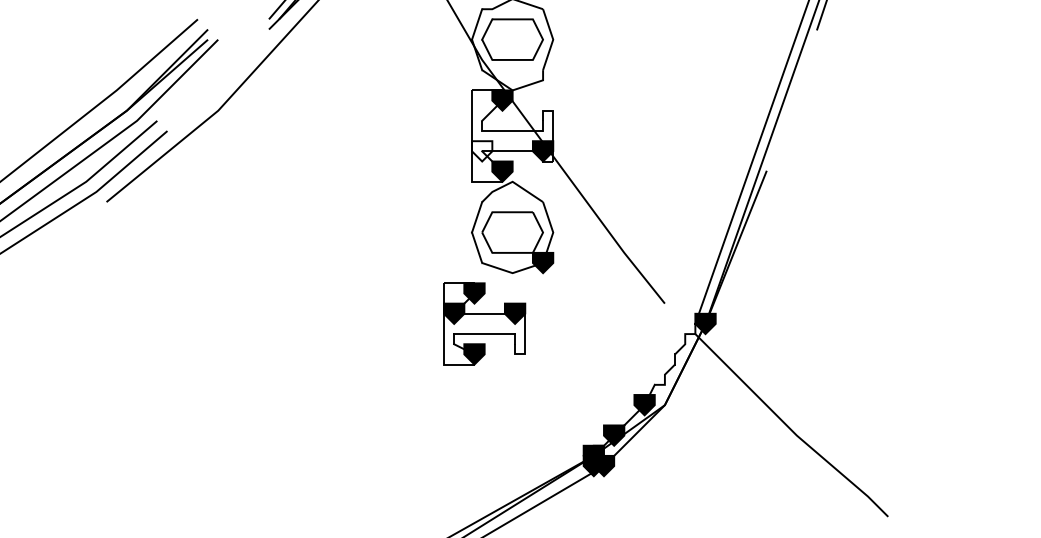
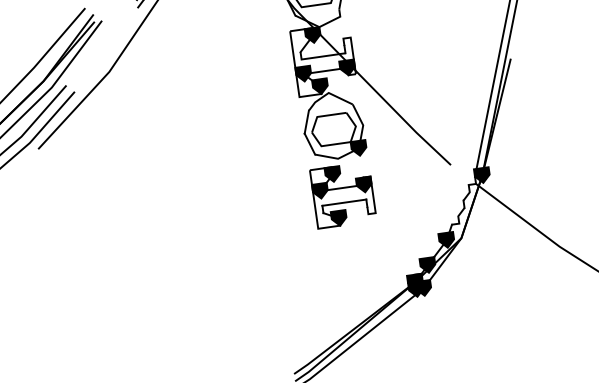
fill: (482, 151) -> (303, 74), added
part: (484, 323) -> (343, 195), moved

